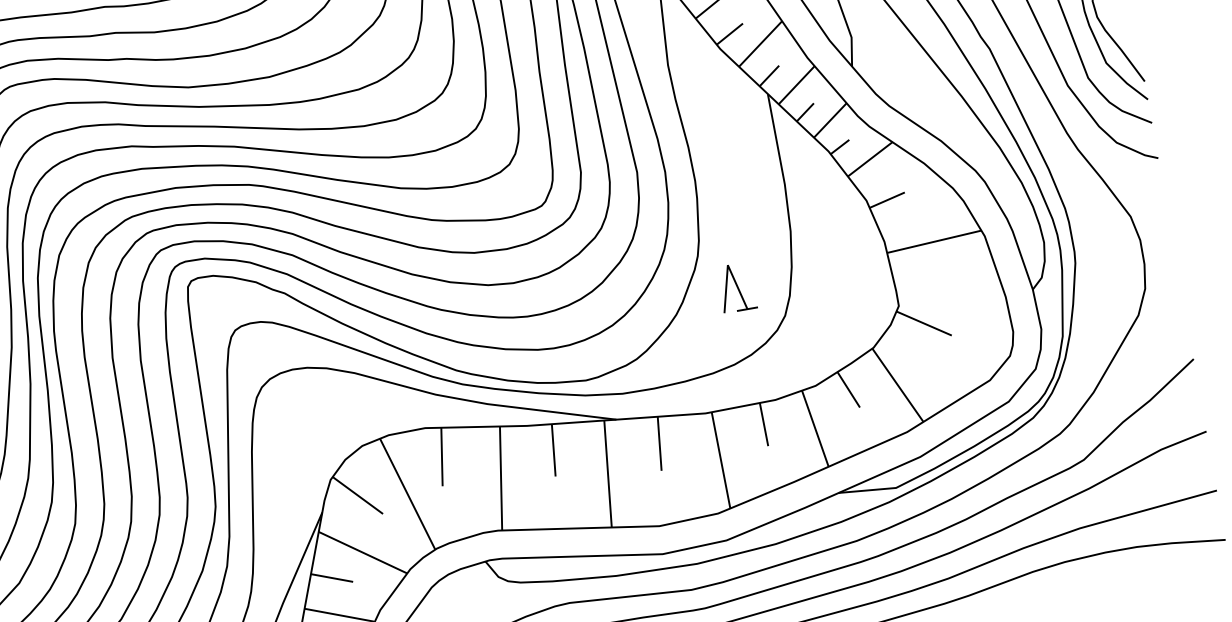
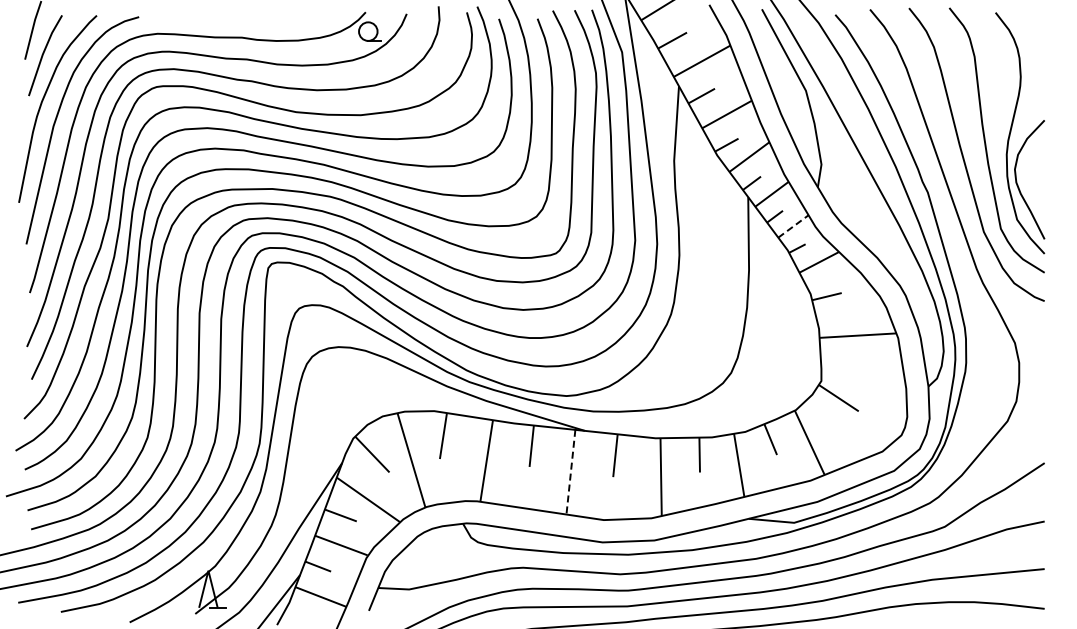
line: (830, 120) -> (793, 226), solid -> dashed
part: (735, 288) -> (696, 344), removed
line: (607, 474) -> (570, 472), solid -> dashed

